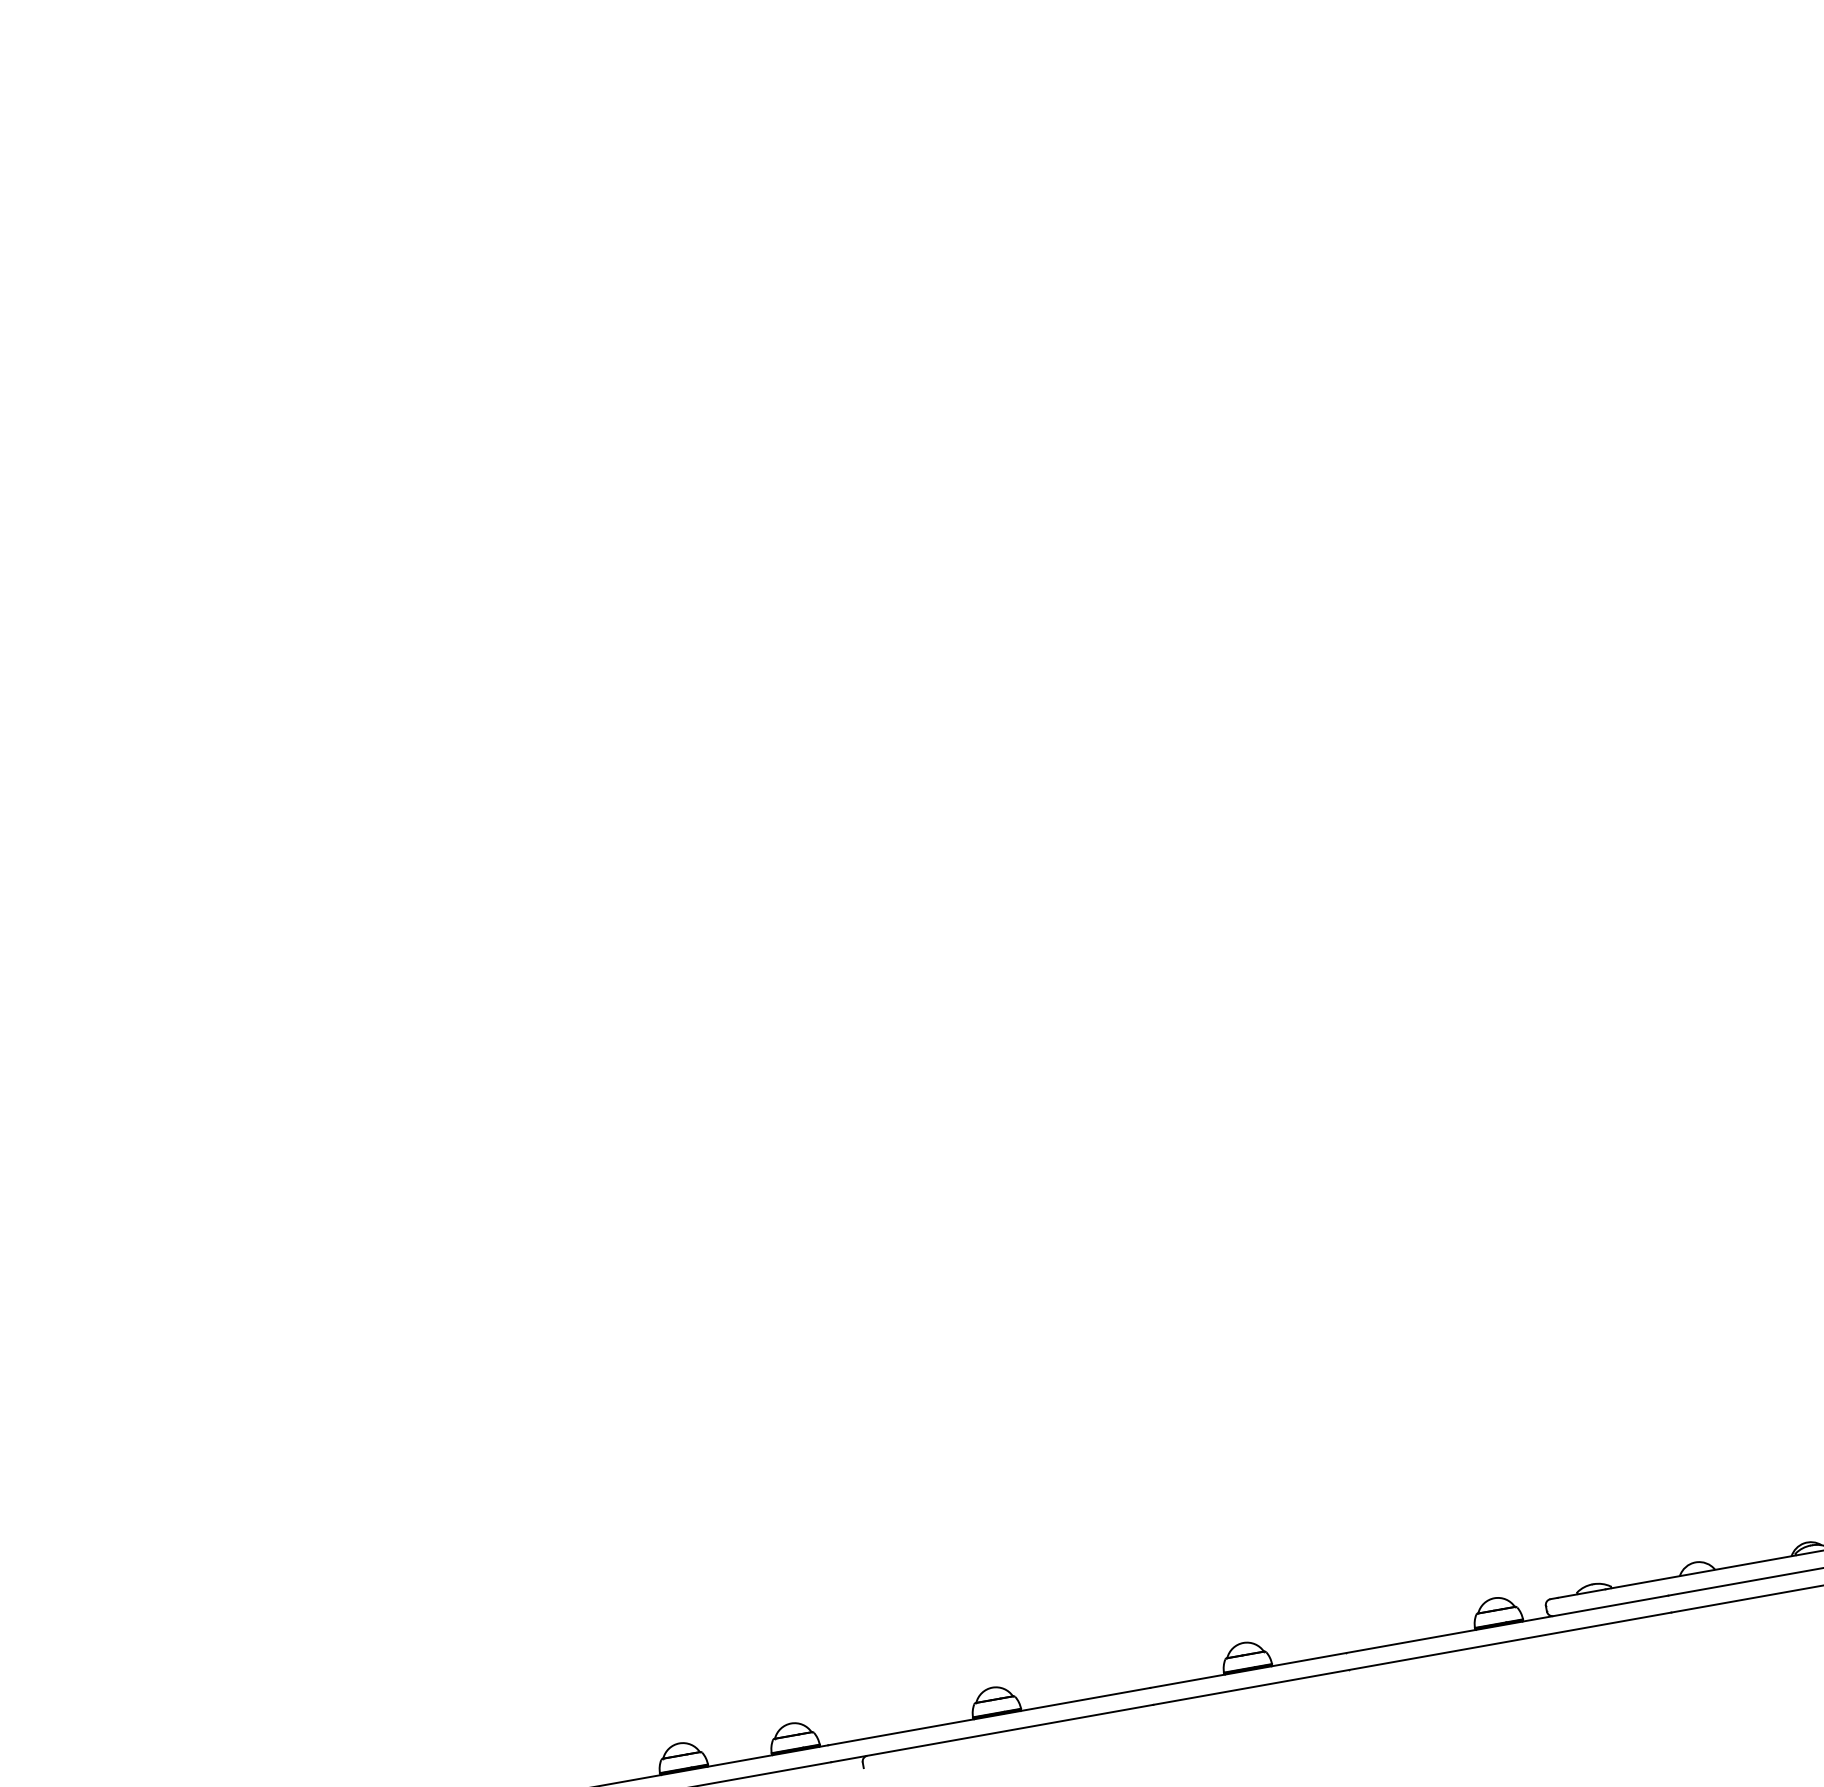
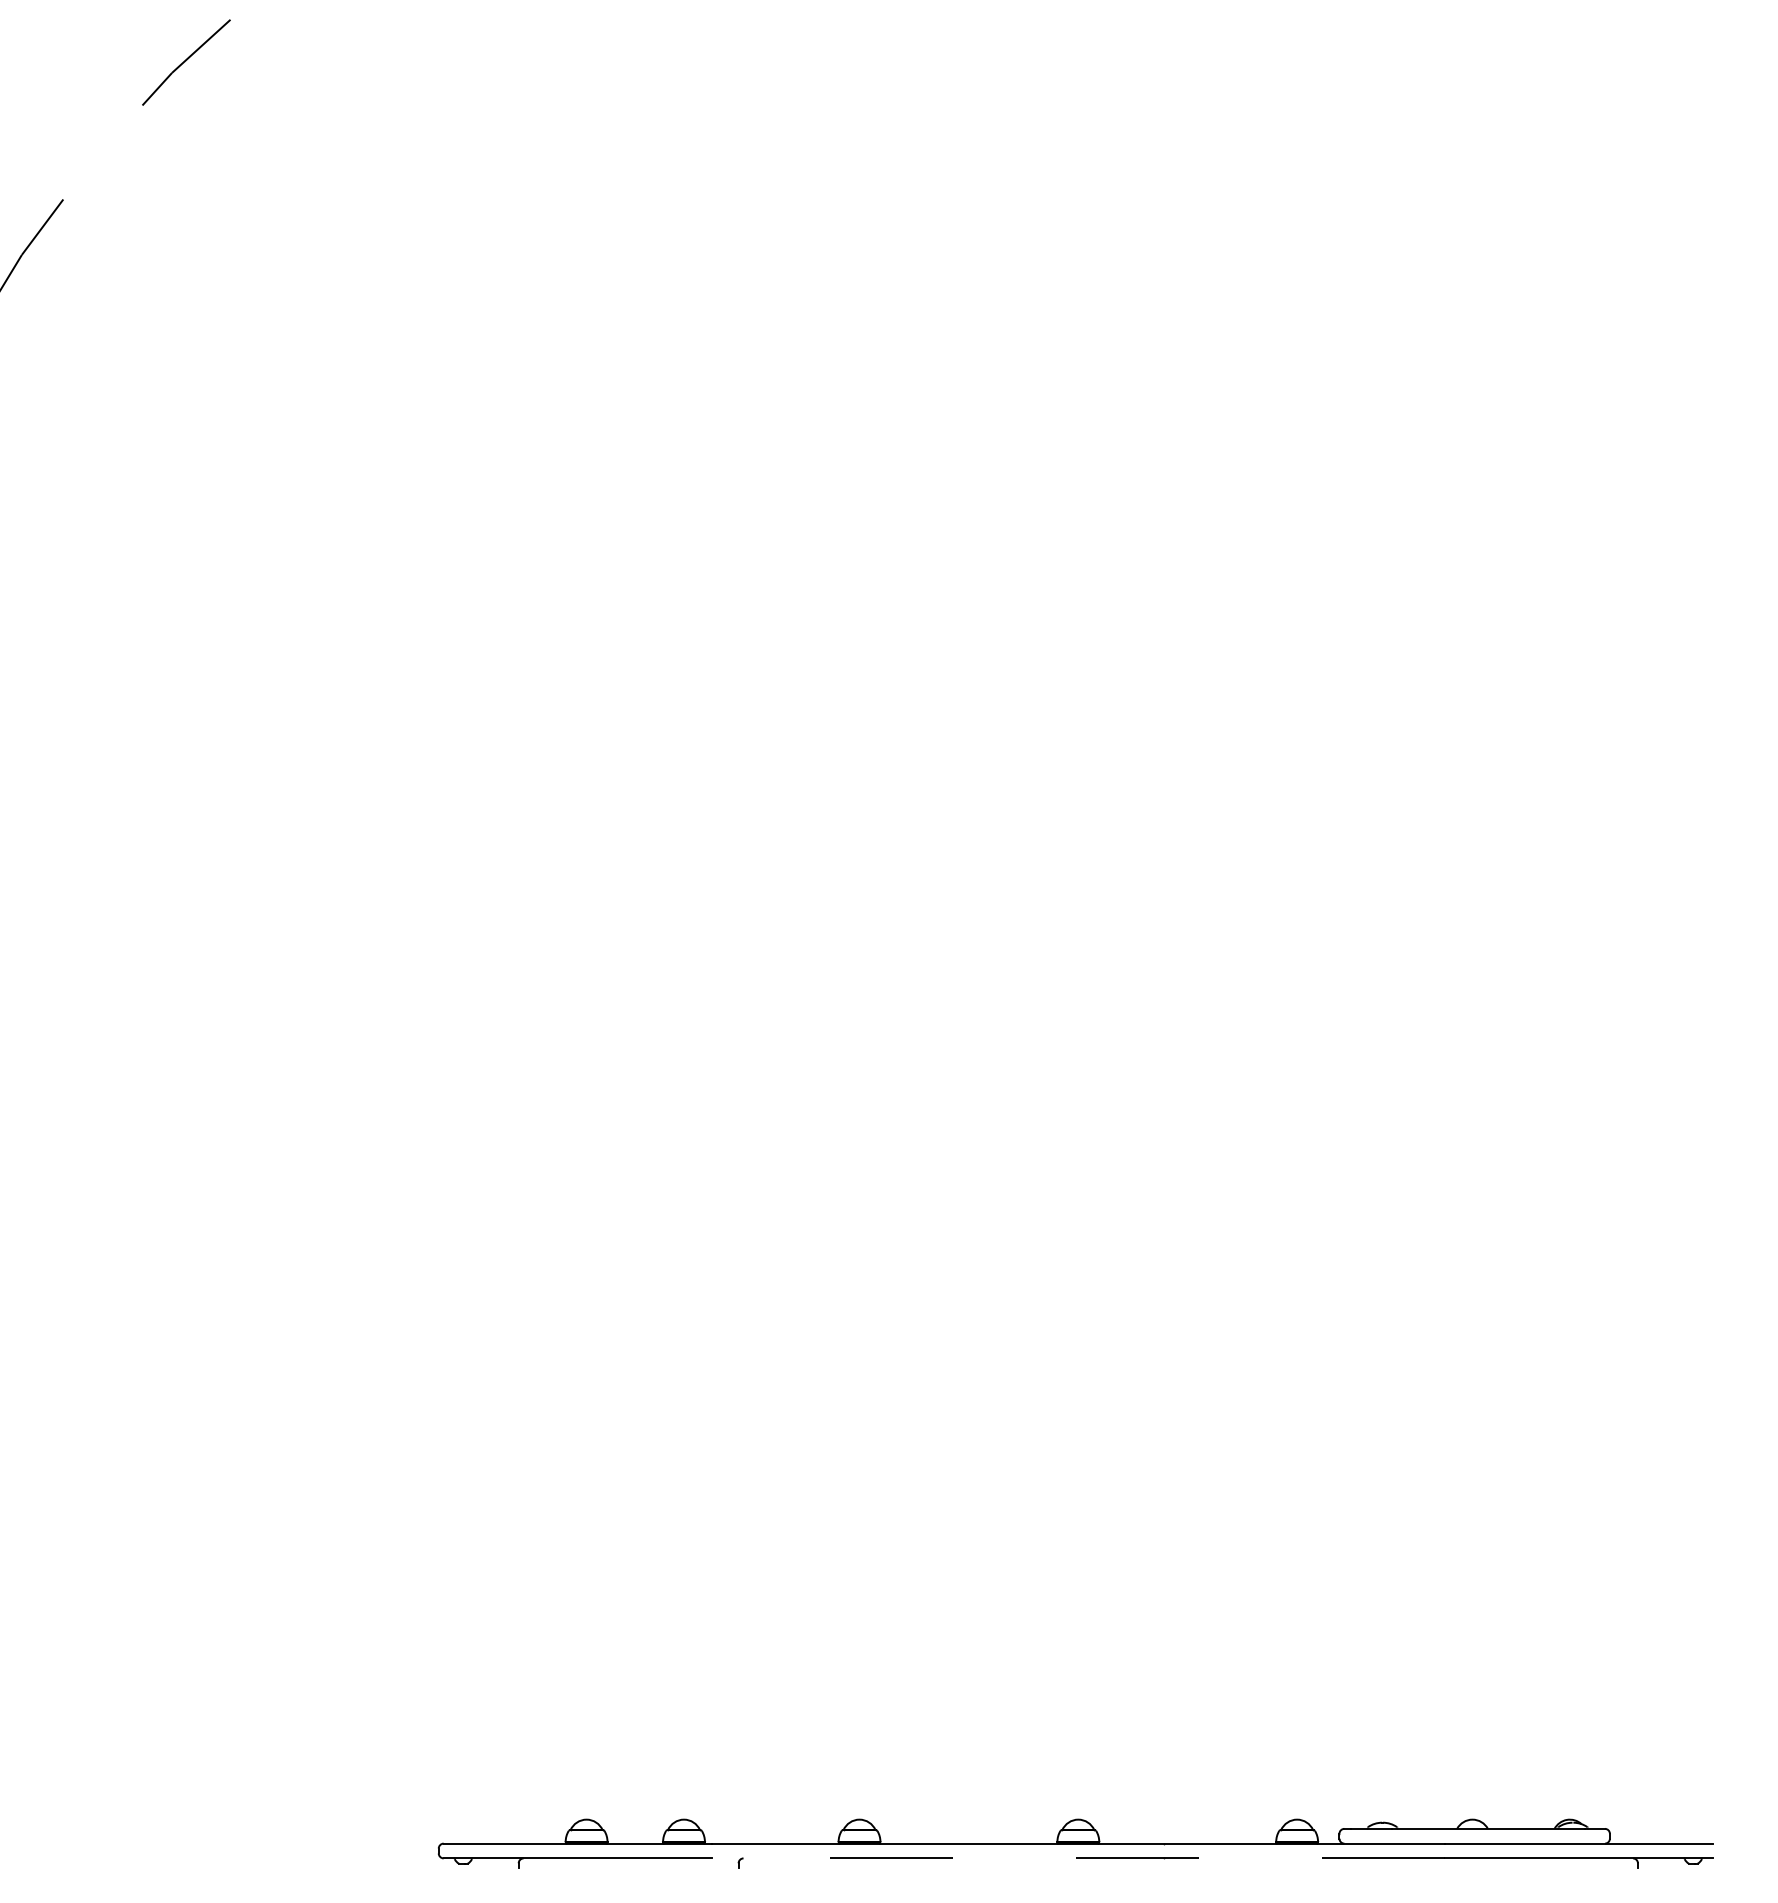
line: (1250, 1687) -> (1077, 1858), solid -> dashed

